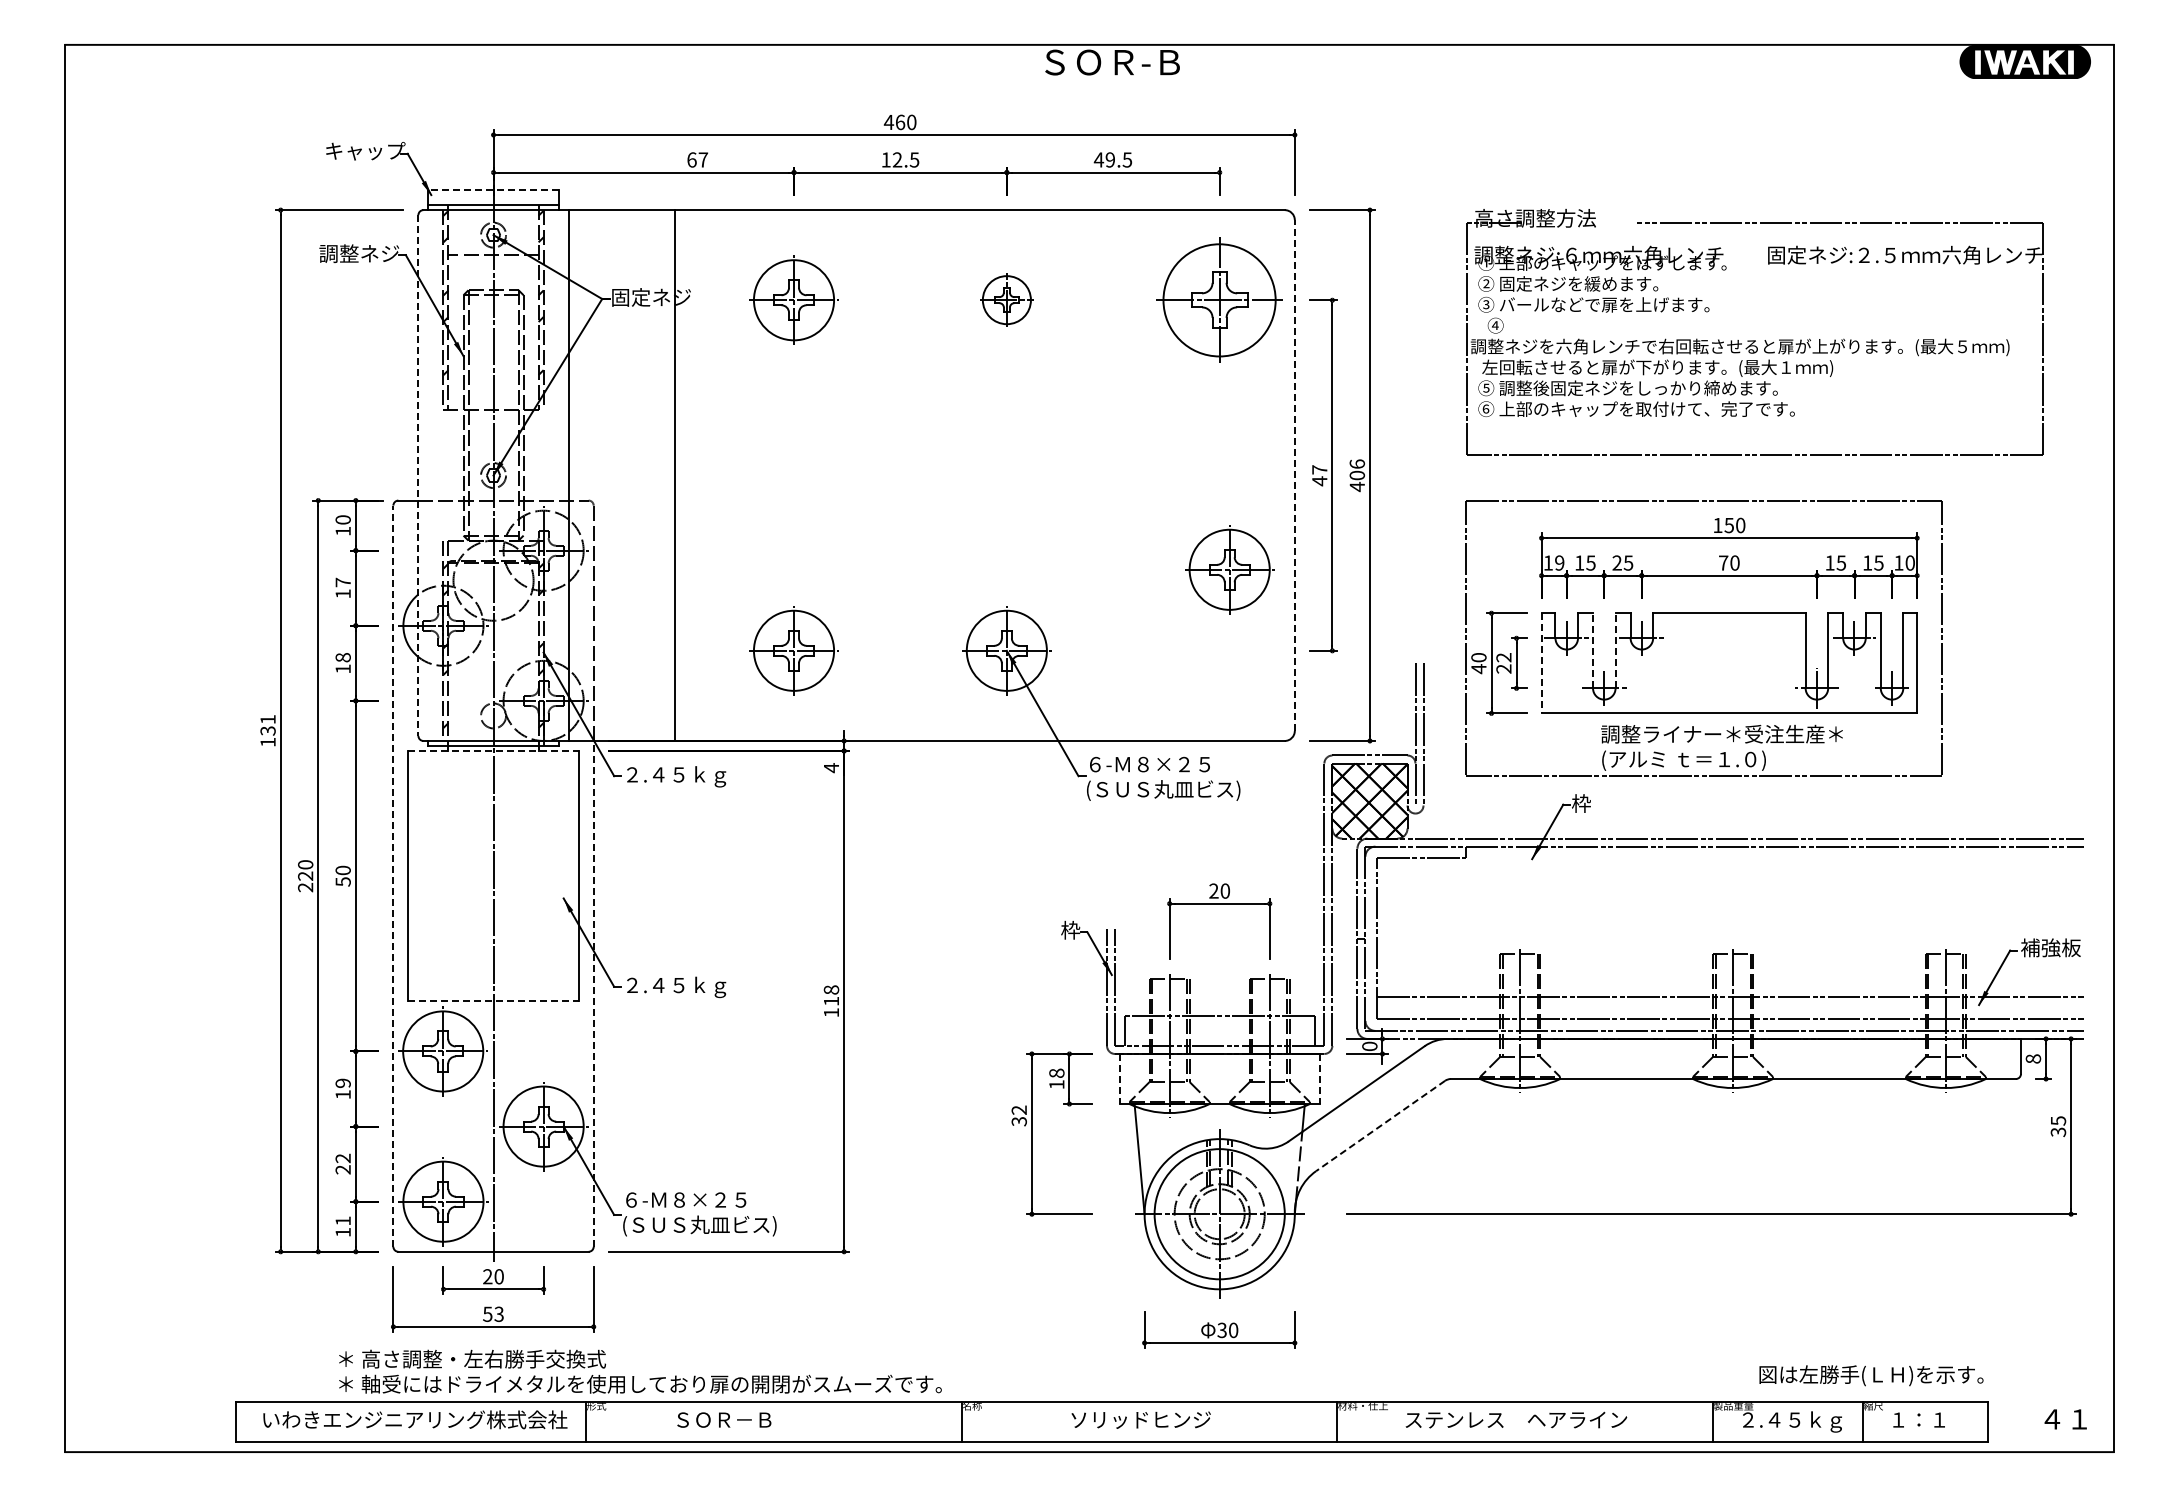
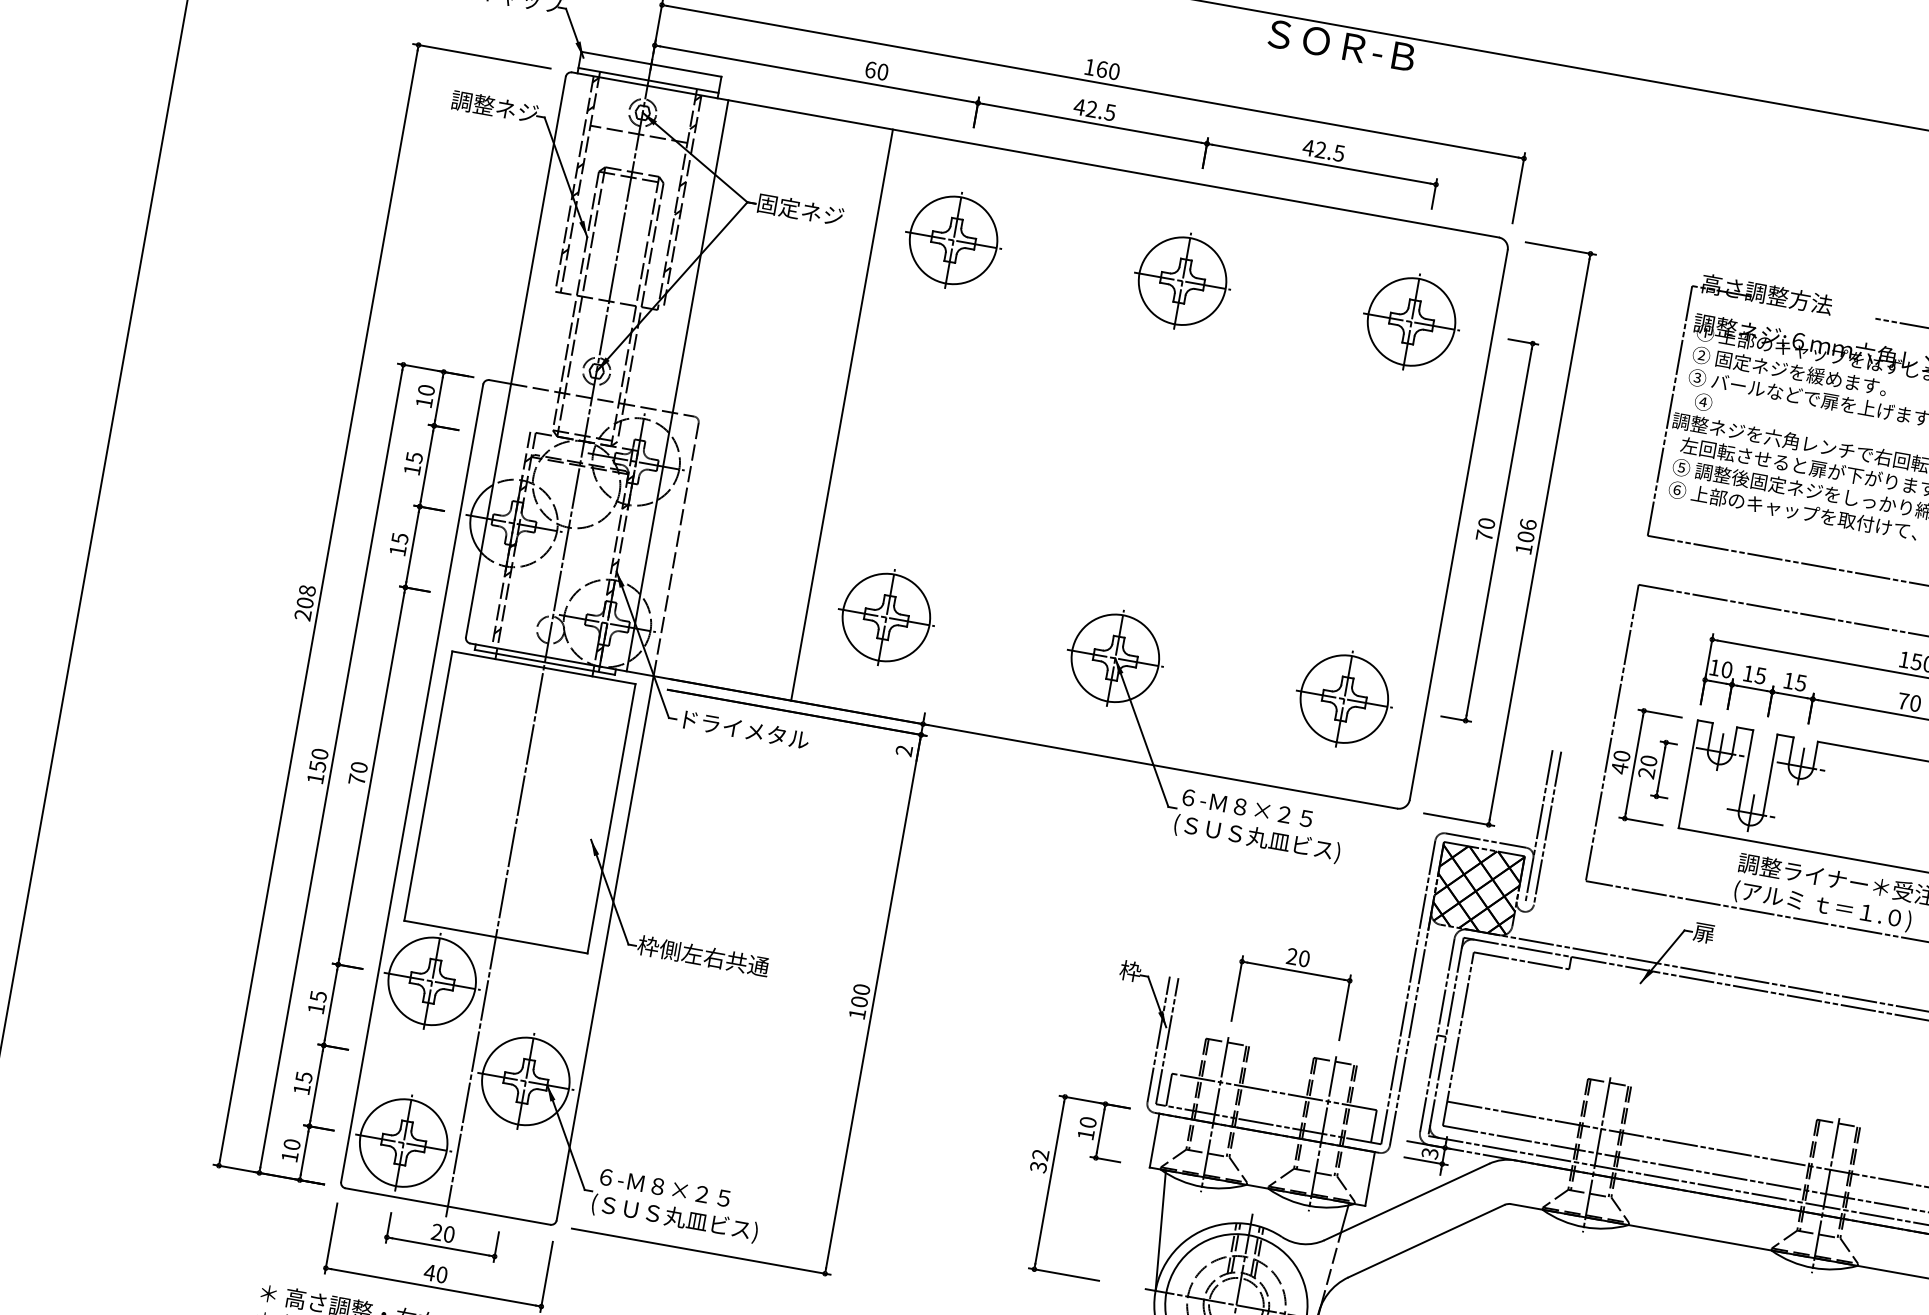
text: (888, 122) -> (1089, 67), 460 -> 160
text: (703, 159) -> (883, 71), 67 -> 60
text: (886, 159) -> (1080, 106), 12.5 -> 42.5
text: (1110, 159) -> (1321, 149), 49.5 -> 42.5
line: (493, 190) -> (651, 64), dashed -> solid
part: (1006, 299) -> (1182, 280), size x1.67
part: (1219, 299) -> (1411, 321), size x0.71
line: (674, 475) -> (841, 415), moved
line: (1294, 475) -> (1458, 524), dashed -> solid
text: (1319, 475) -> (1485, 529), 47 -> 70
line: (418, 476) -> (515, 358), dashed -> solid
text: (1356, 486) -> (1523, 548), 406 -> 106
text: (1559, 562) -> (1726, 669), 19 -> 10
text: (1616, 562) -> (1788, 680), 25 -> 15
part: (1229, 569) -> (1344, 698), moved
text: (342, 582) -> (413, 457), 17 -> 15
line: (1593, 650) -> (1746, 770), dashed -> solid
line: (1615, 650) -> (1770, 774), dashed -> solid
text: (342, 657) -> (399, 538), 18 -> 15
text: (1503, 657) -> (1648, 760), 22 -> 20
line: (1541, 663) -> (1688, 774), dashed -> solid
text: (267, 730) -> (304, 602), 131 -> 208
line: (494, 750) -> (545, 667), dashed -> solid
text: (830, 768) -> (903, 751), 4 -> 2
text: (685, 776) -> (745, 731), ２.４５ｋｇ -> ドライメタル
text: (1581, 803) -> (1704, 932), 枠 -> 扉
line: (393, 876) -> (412, 783), dashed -> solid
text: (305, 881) -> (316, 772), 220 -> 150
text: (342, 881) -> (356, 779), 50 -> 70
text: (683, 986) -> (703, 957), ２.４５ｋｇ -> 枠側左右共通
line: (593, 993) -> (604, 947), dashed -> solid
text: (831, 995) -> (860, 995), 118 -> 100
line: (494, 1001) -> (496, 937), dashed -> solid
text: (1369, 1046) -> (1429, 1153), 0 -> 3
text: (1056, 1072) -> (1087, 1121), 18 -> 10
line: (1119, 1079) -> (1154, 1141), dashed -> solid
line: (1319, 1079) -> (1369, 1179), dashed -> solid
text: (342, 1083) -> (317, 996), 19 -> 15
line: (1380, 1125) -> (1426, 1240), dashed -> solid
text: (342, 1163) -> (302, 1082), 22 -> 15
text: (342, 1220) -> (291, 1143), 11 -> 10
text: (492, 1314) -> (434, 1273), 53 -> 40

